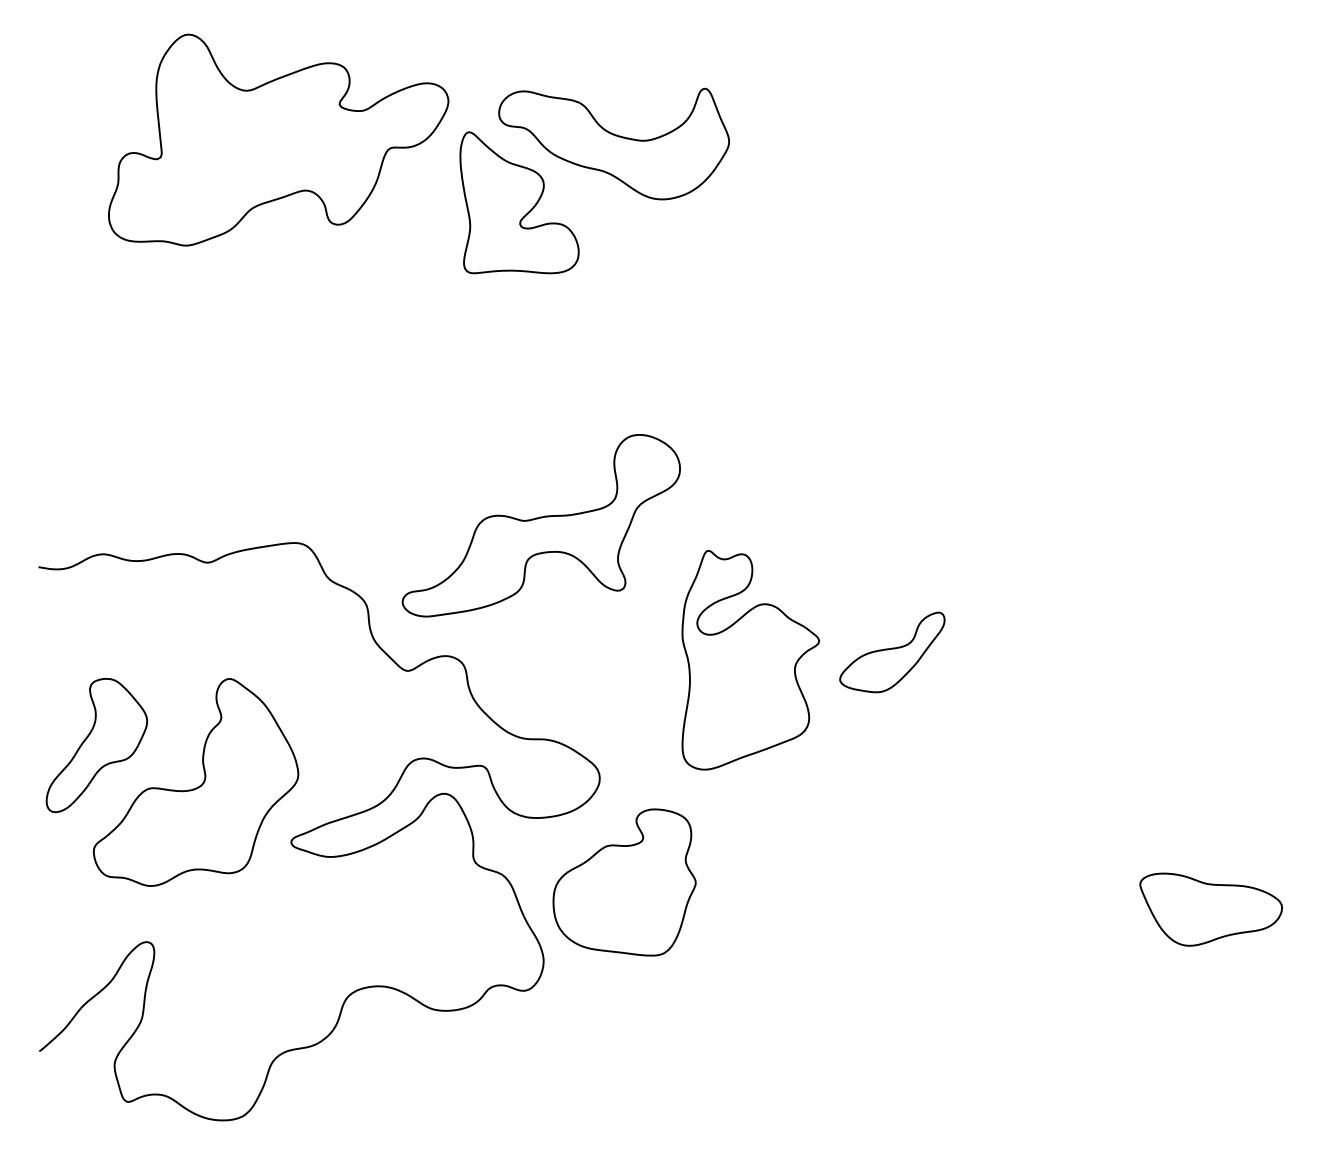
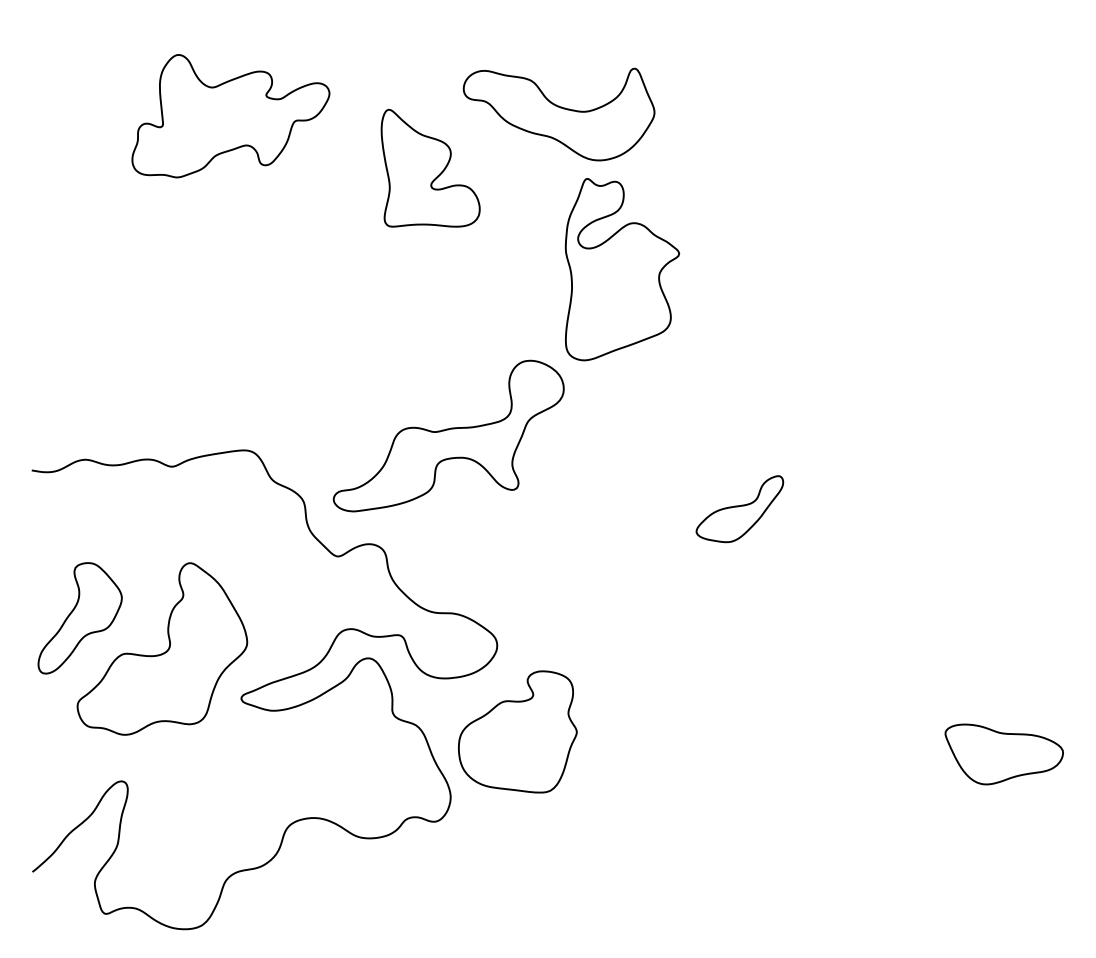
part: (278, 139) -> (230, 115), size x0.7
part: (613, 144) -> (558, 114), moved
part: (891, 652) -> (739, 509), moved
part: (750, 660) -> (622, 269), moved

